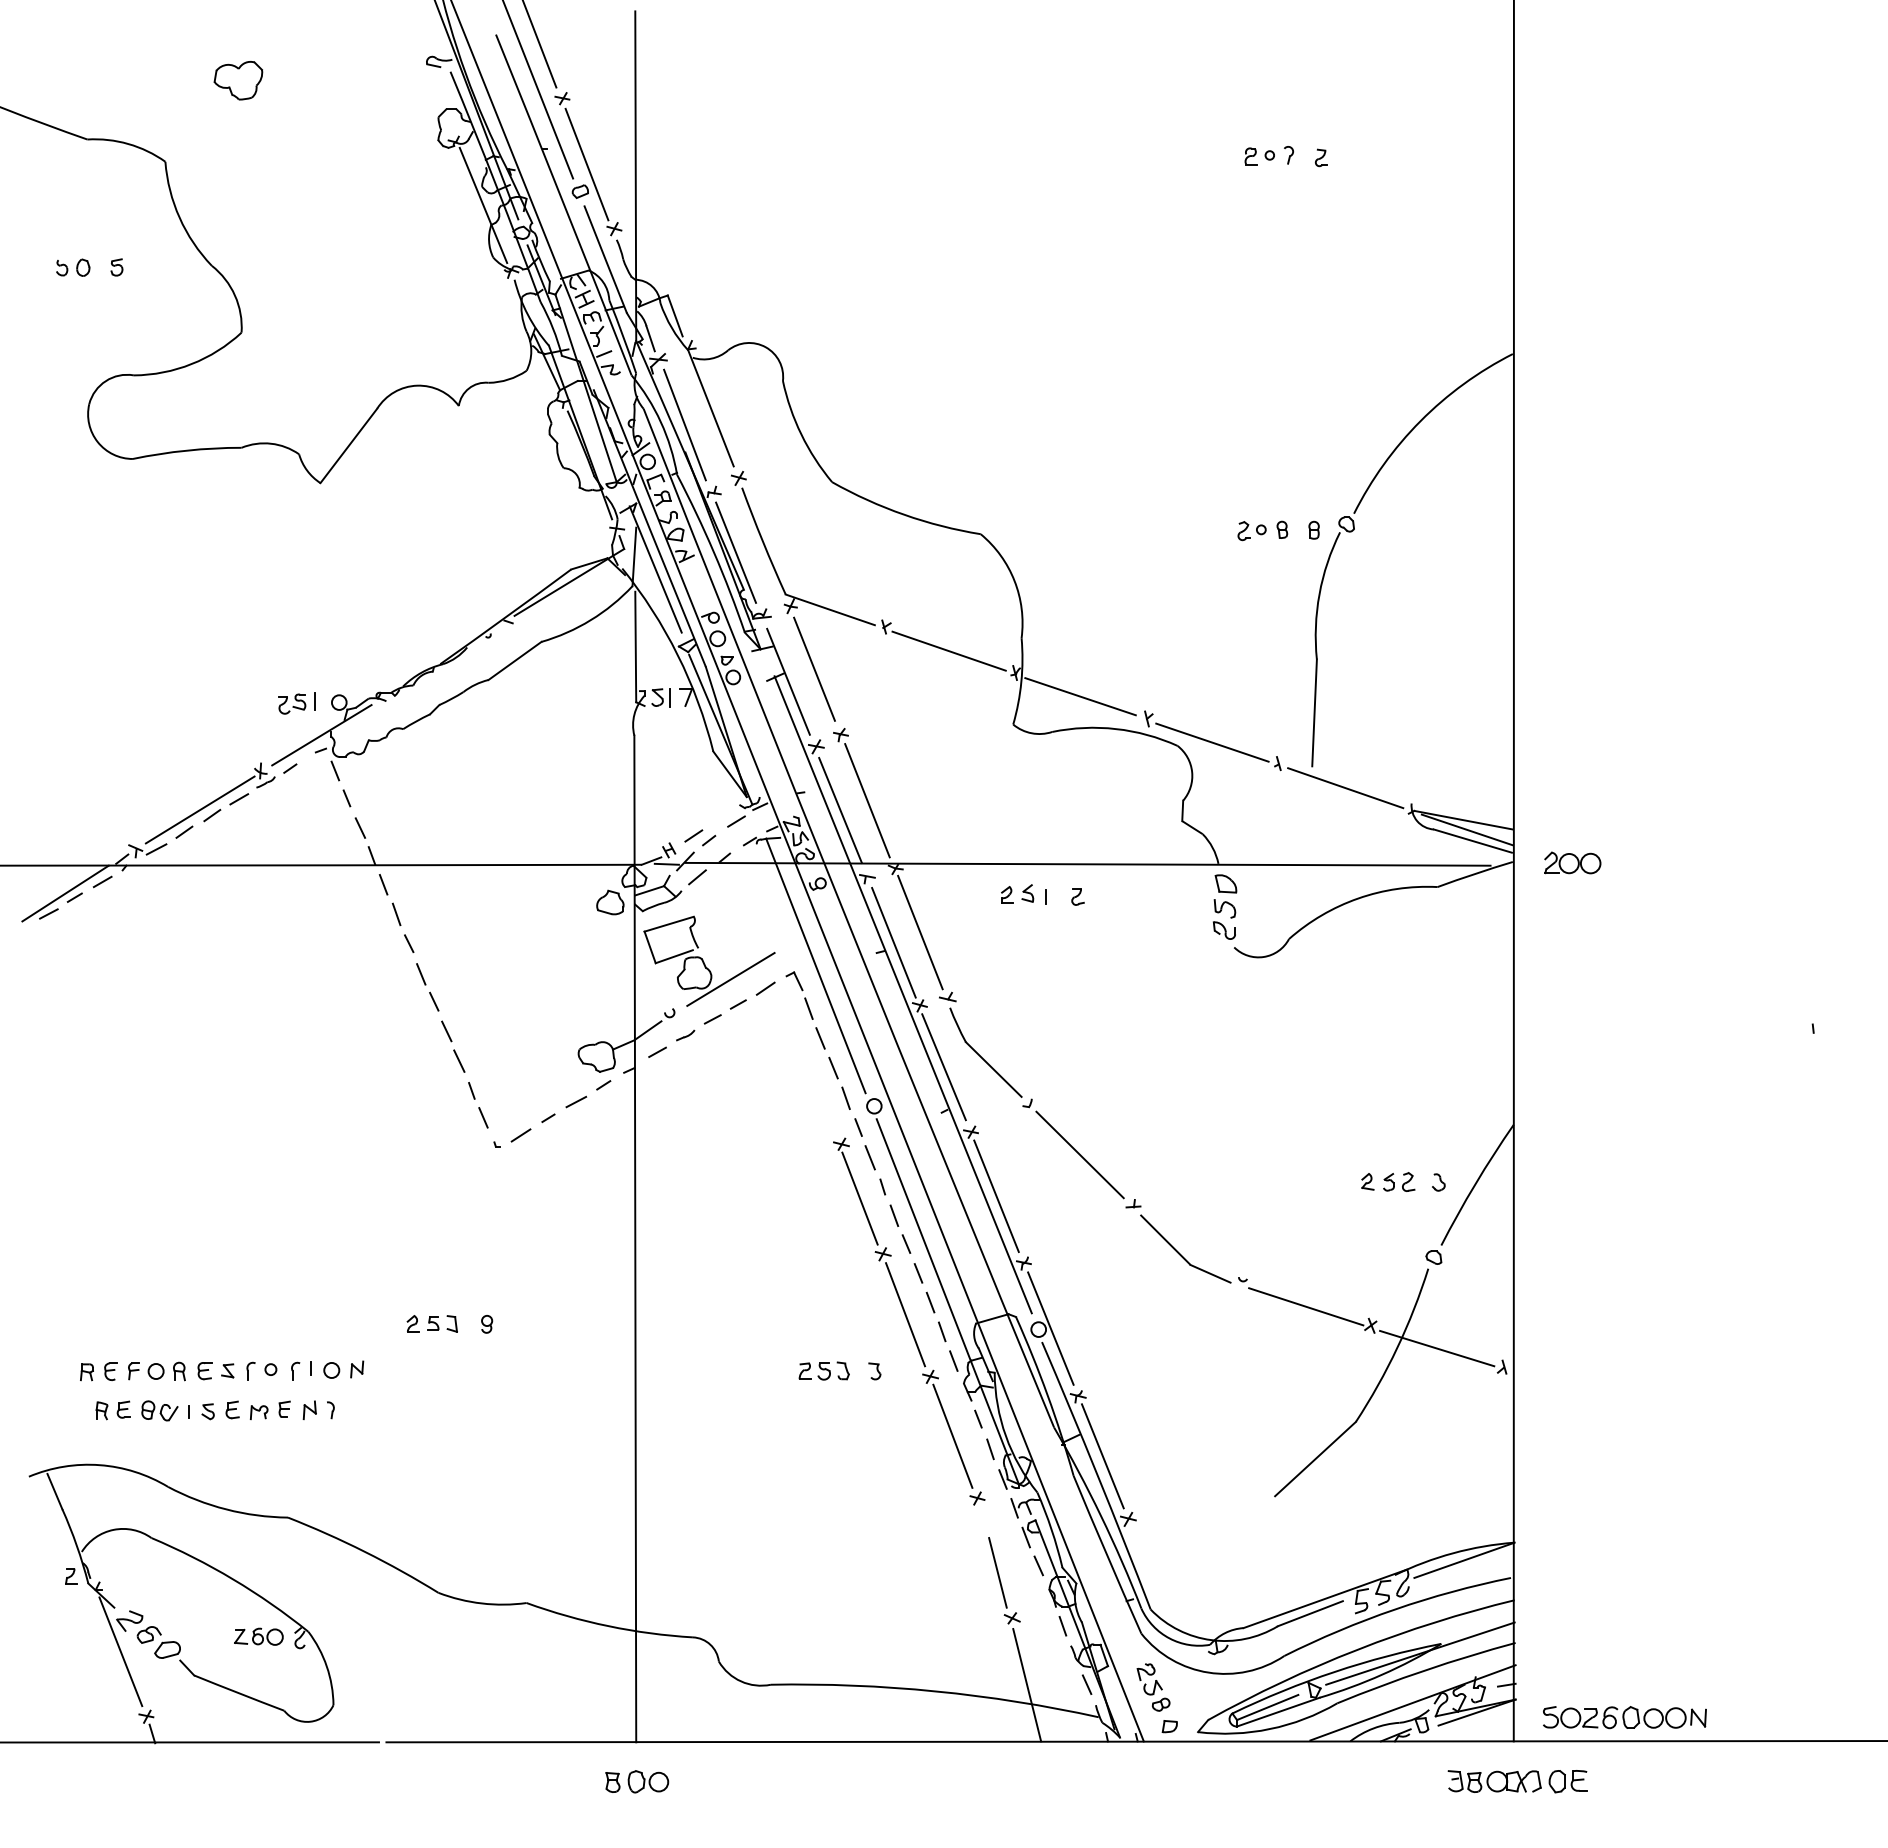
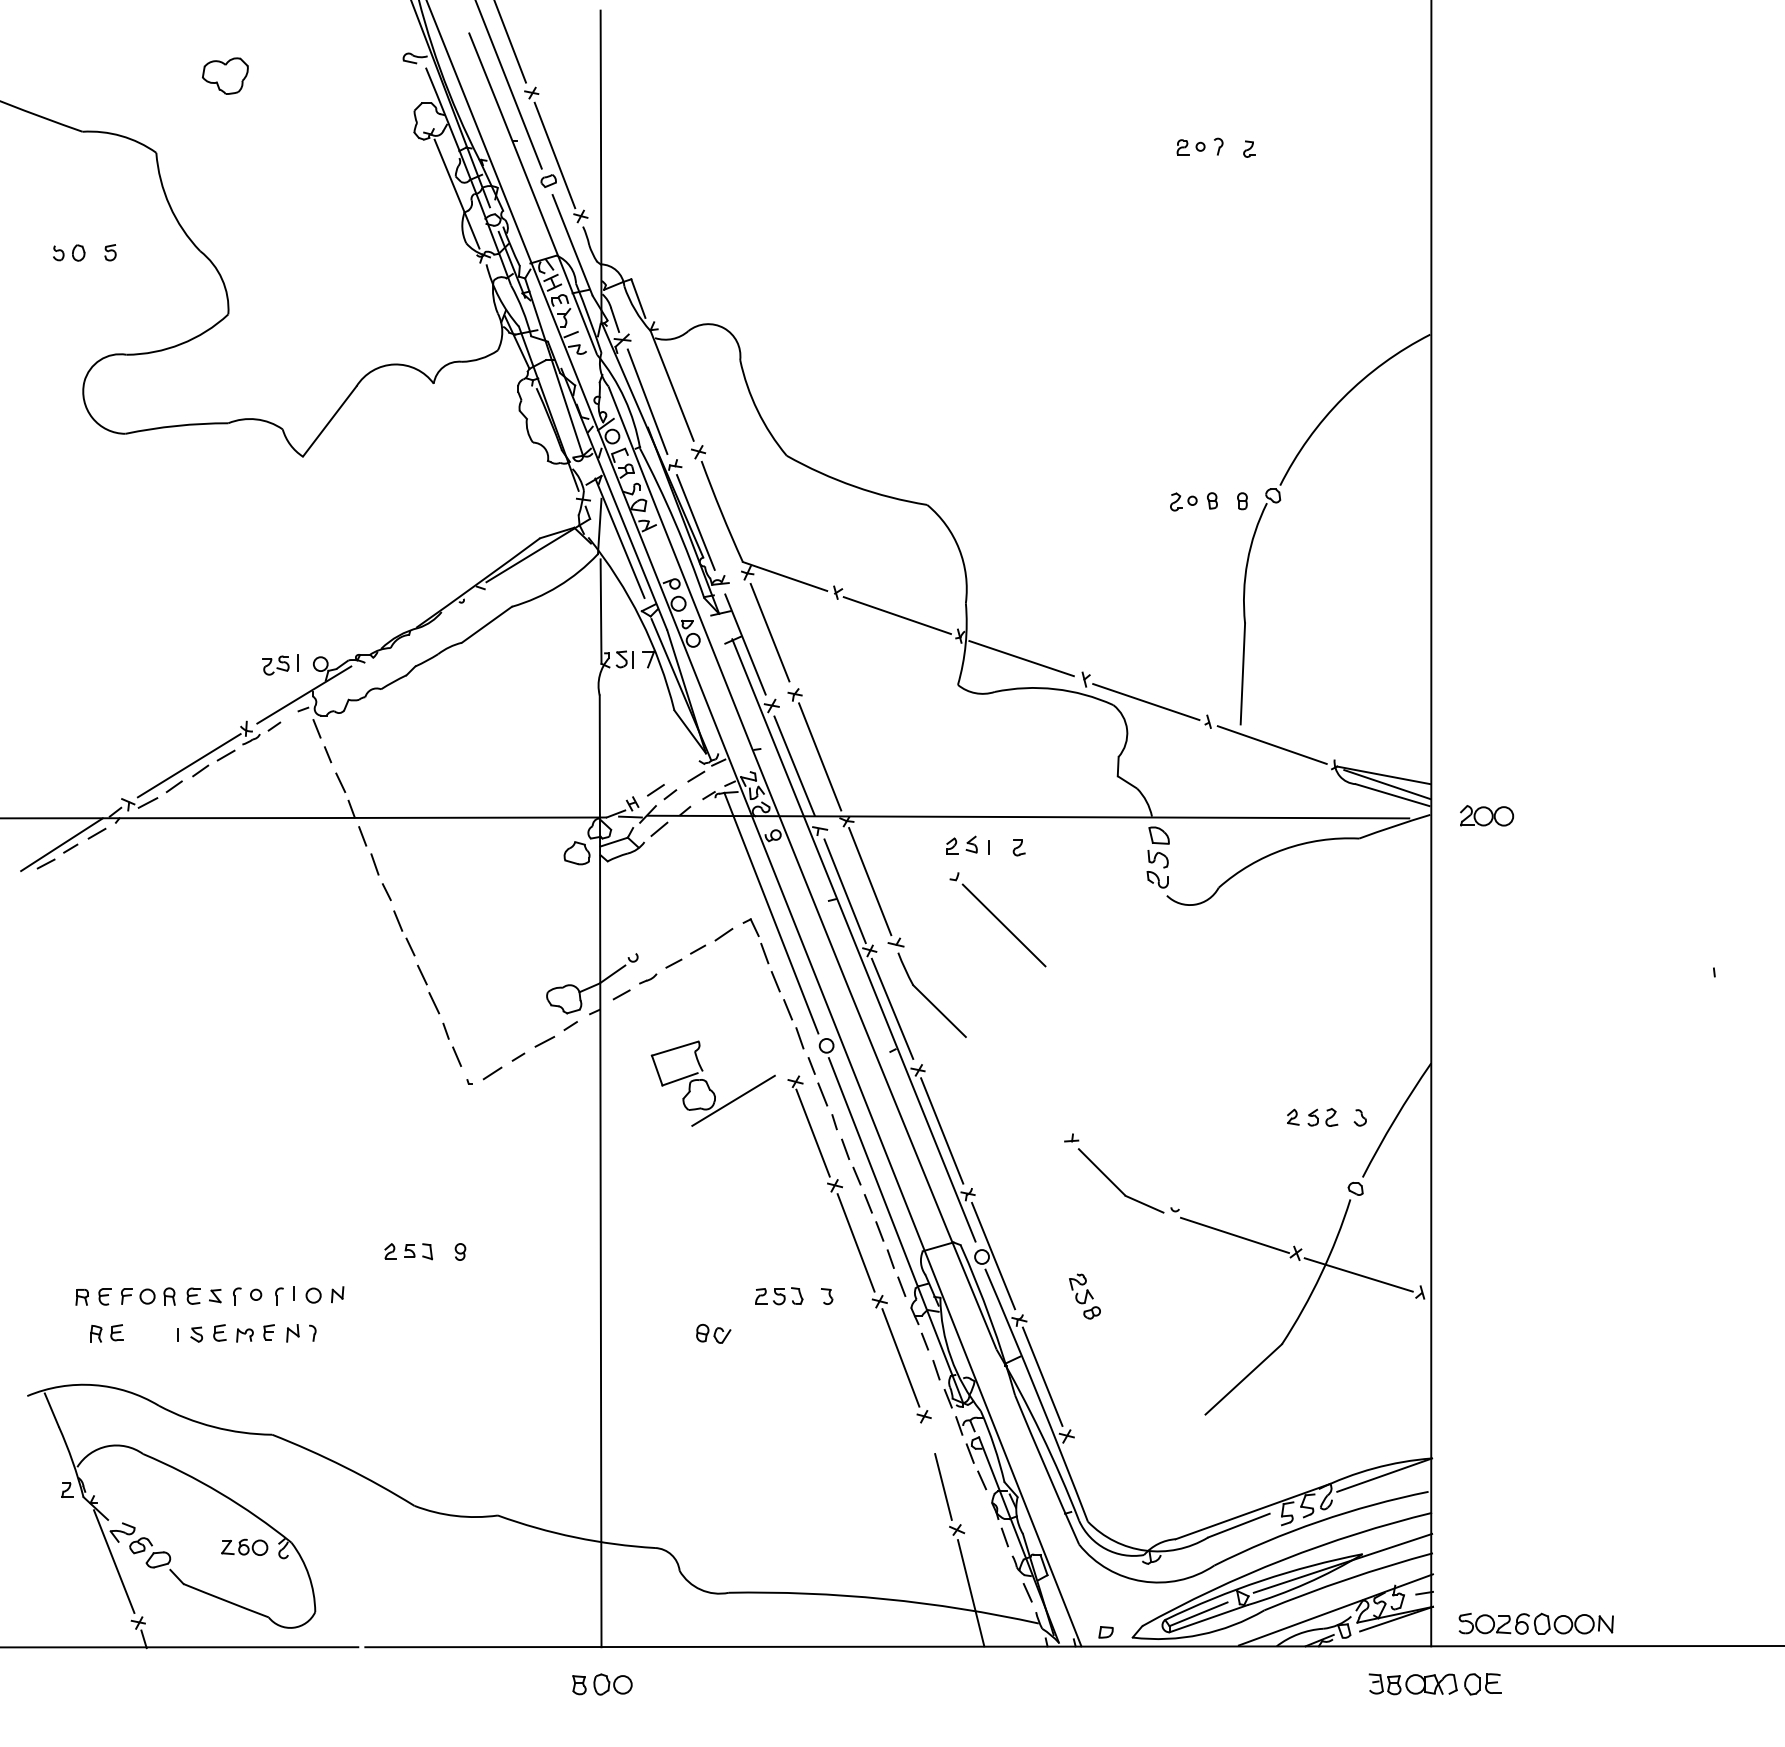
part: (709, 960) -> (713, 1082), moved
part: (1073, 1148) -> (997, 919), moved
part: (159, 1410) -> (713, 1333), moved
part: (1153, 1687) -> (1084, 1296), moved

